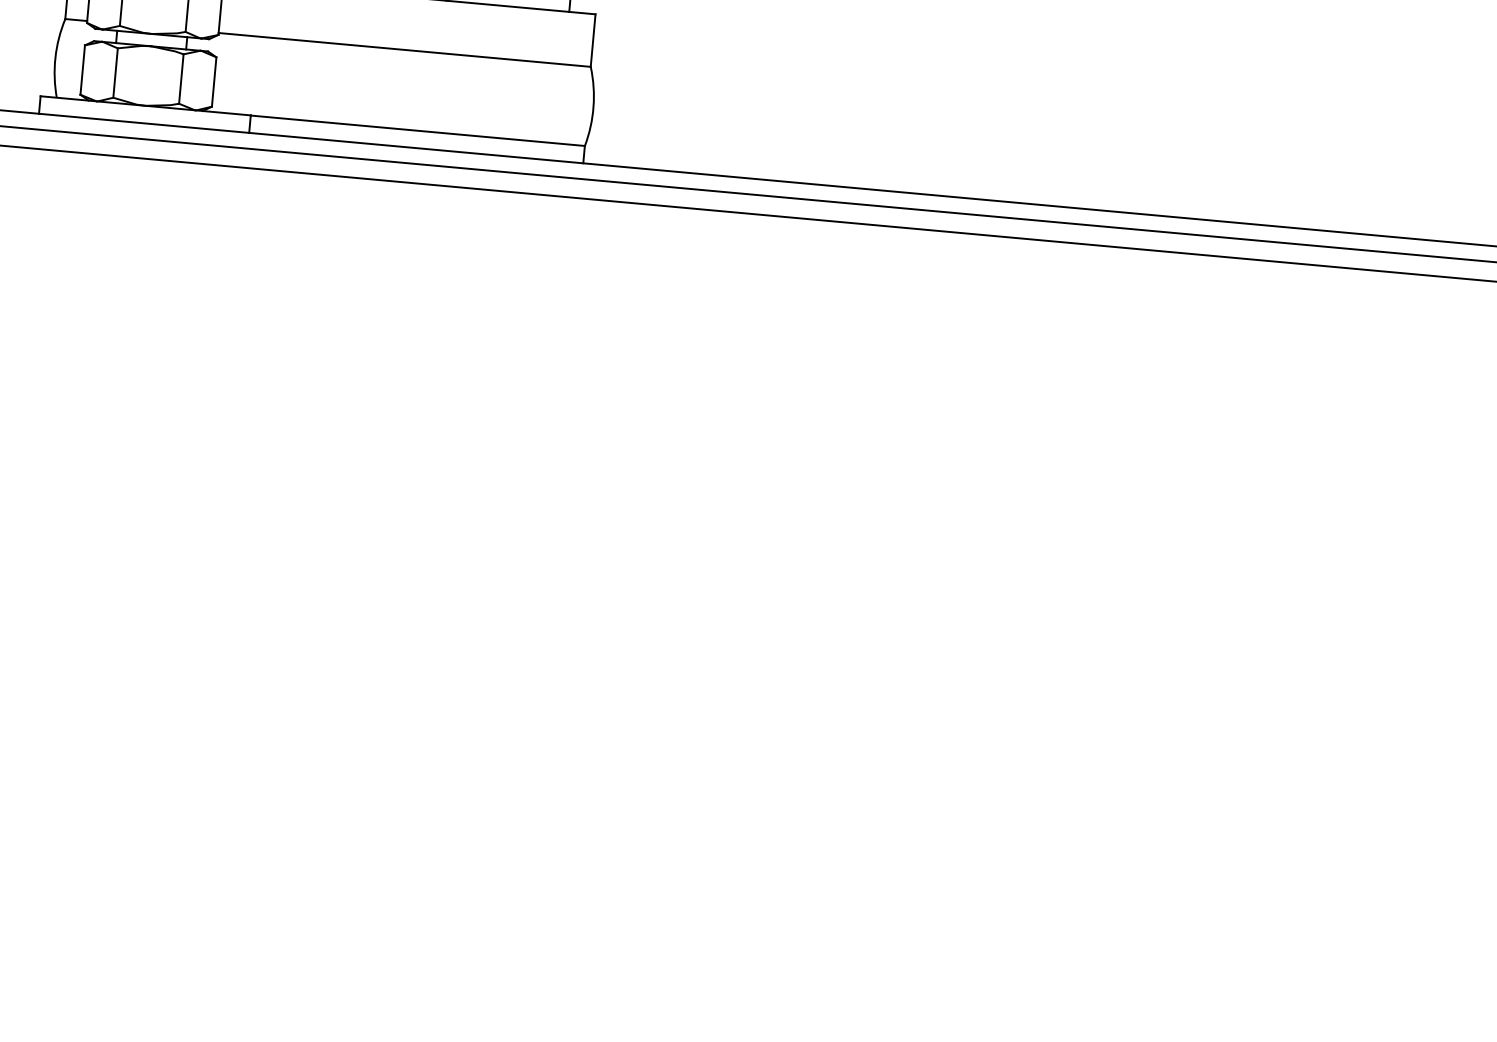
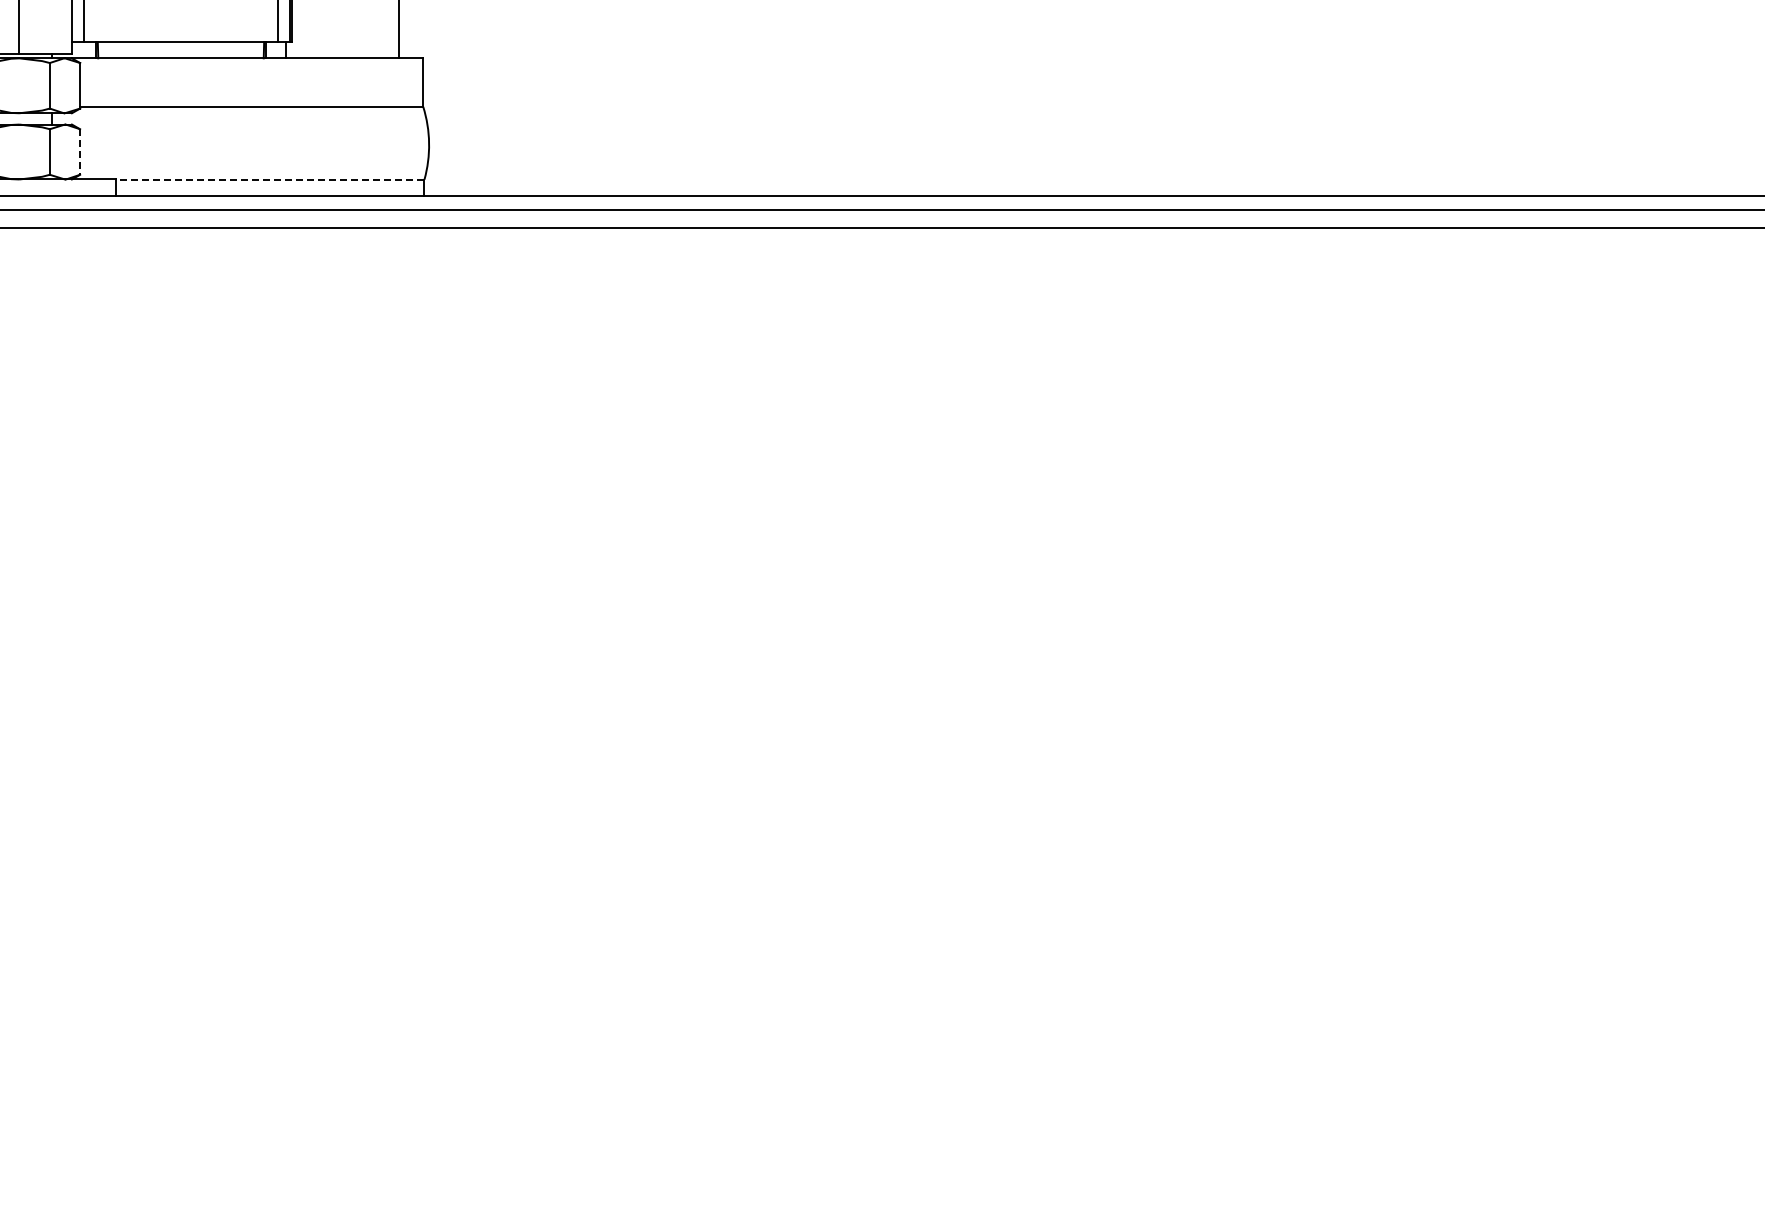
line: (214, 82) -> (80, 152), solid -> dashed
line: (416, 130) -> (269, 179), solid -> dashed

